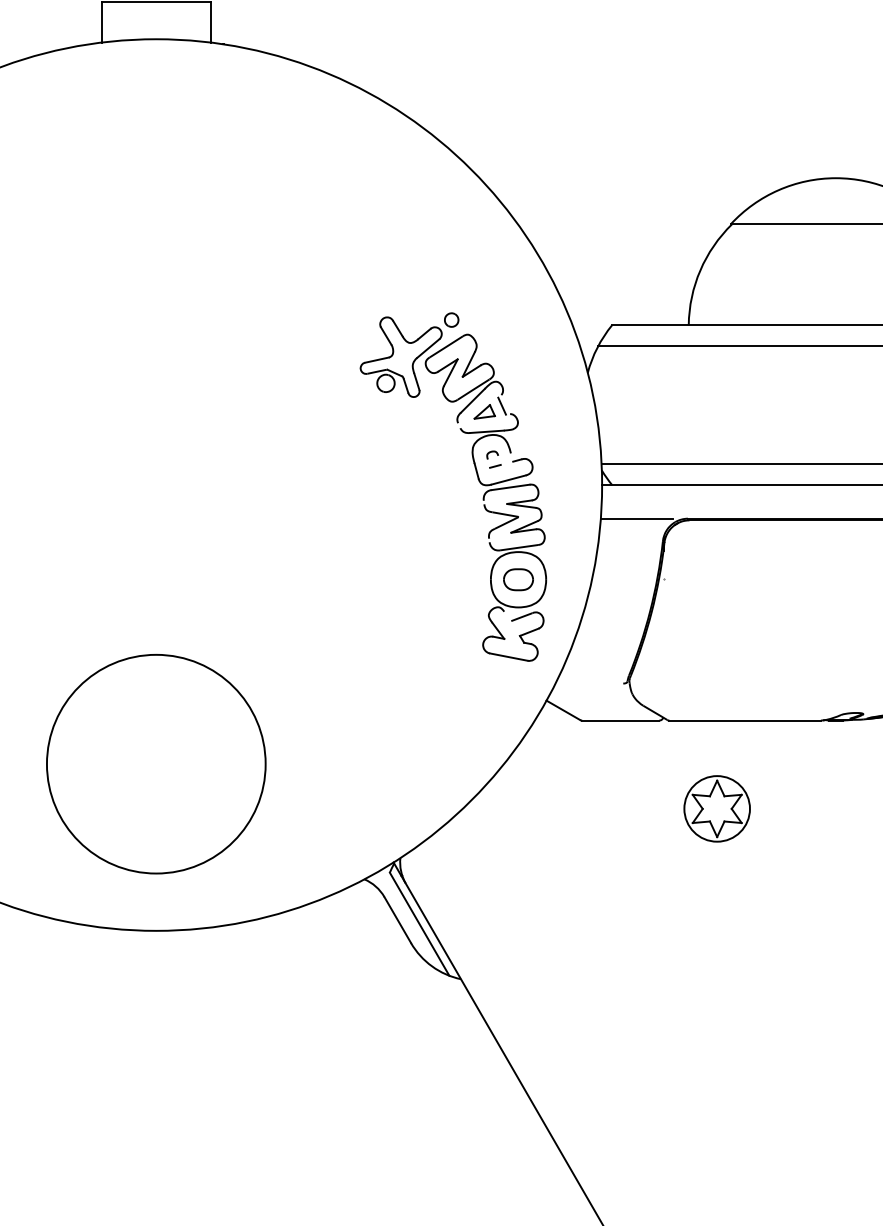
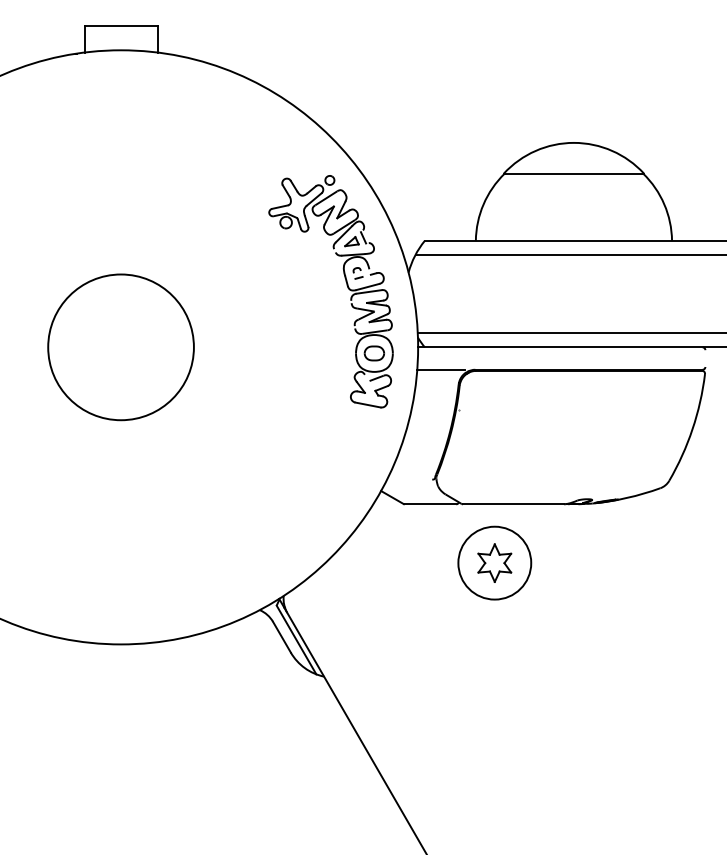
part: (476, 477) -> (346, 285), moved
circle: (155, 764) -> (120, 347), moved
circle: (716, 807) -> (494, 562), size x1.67

